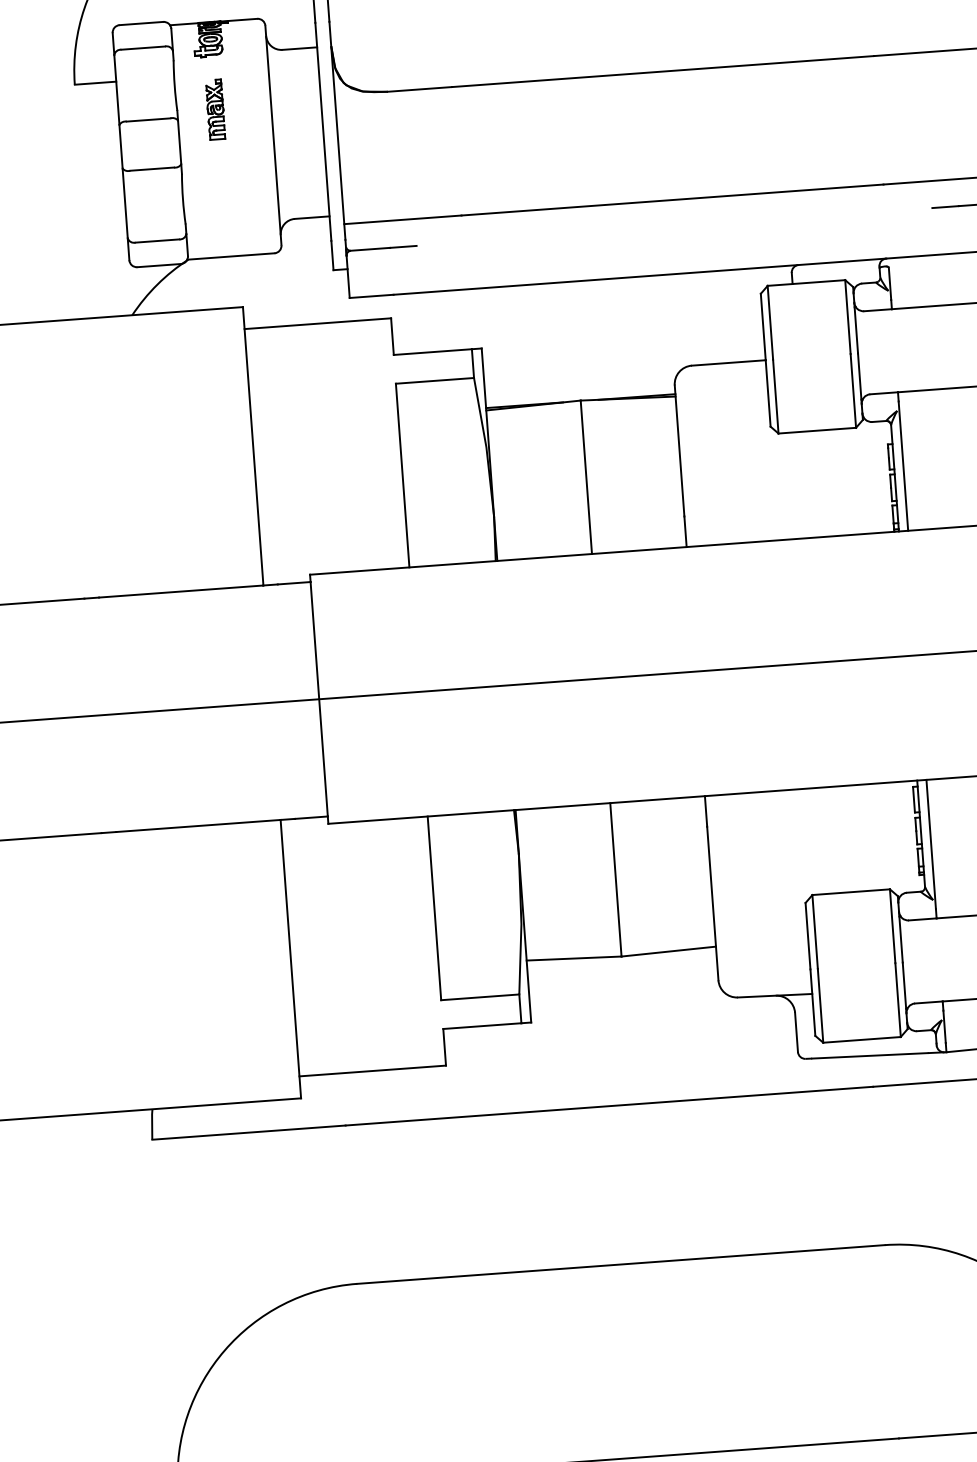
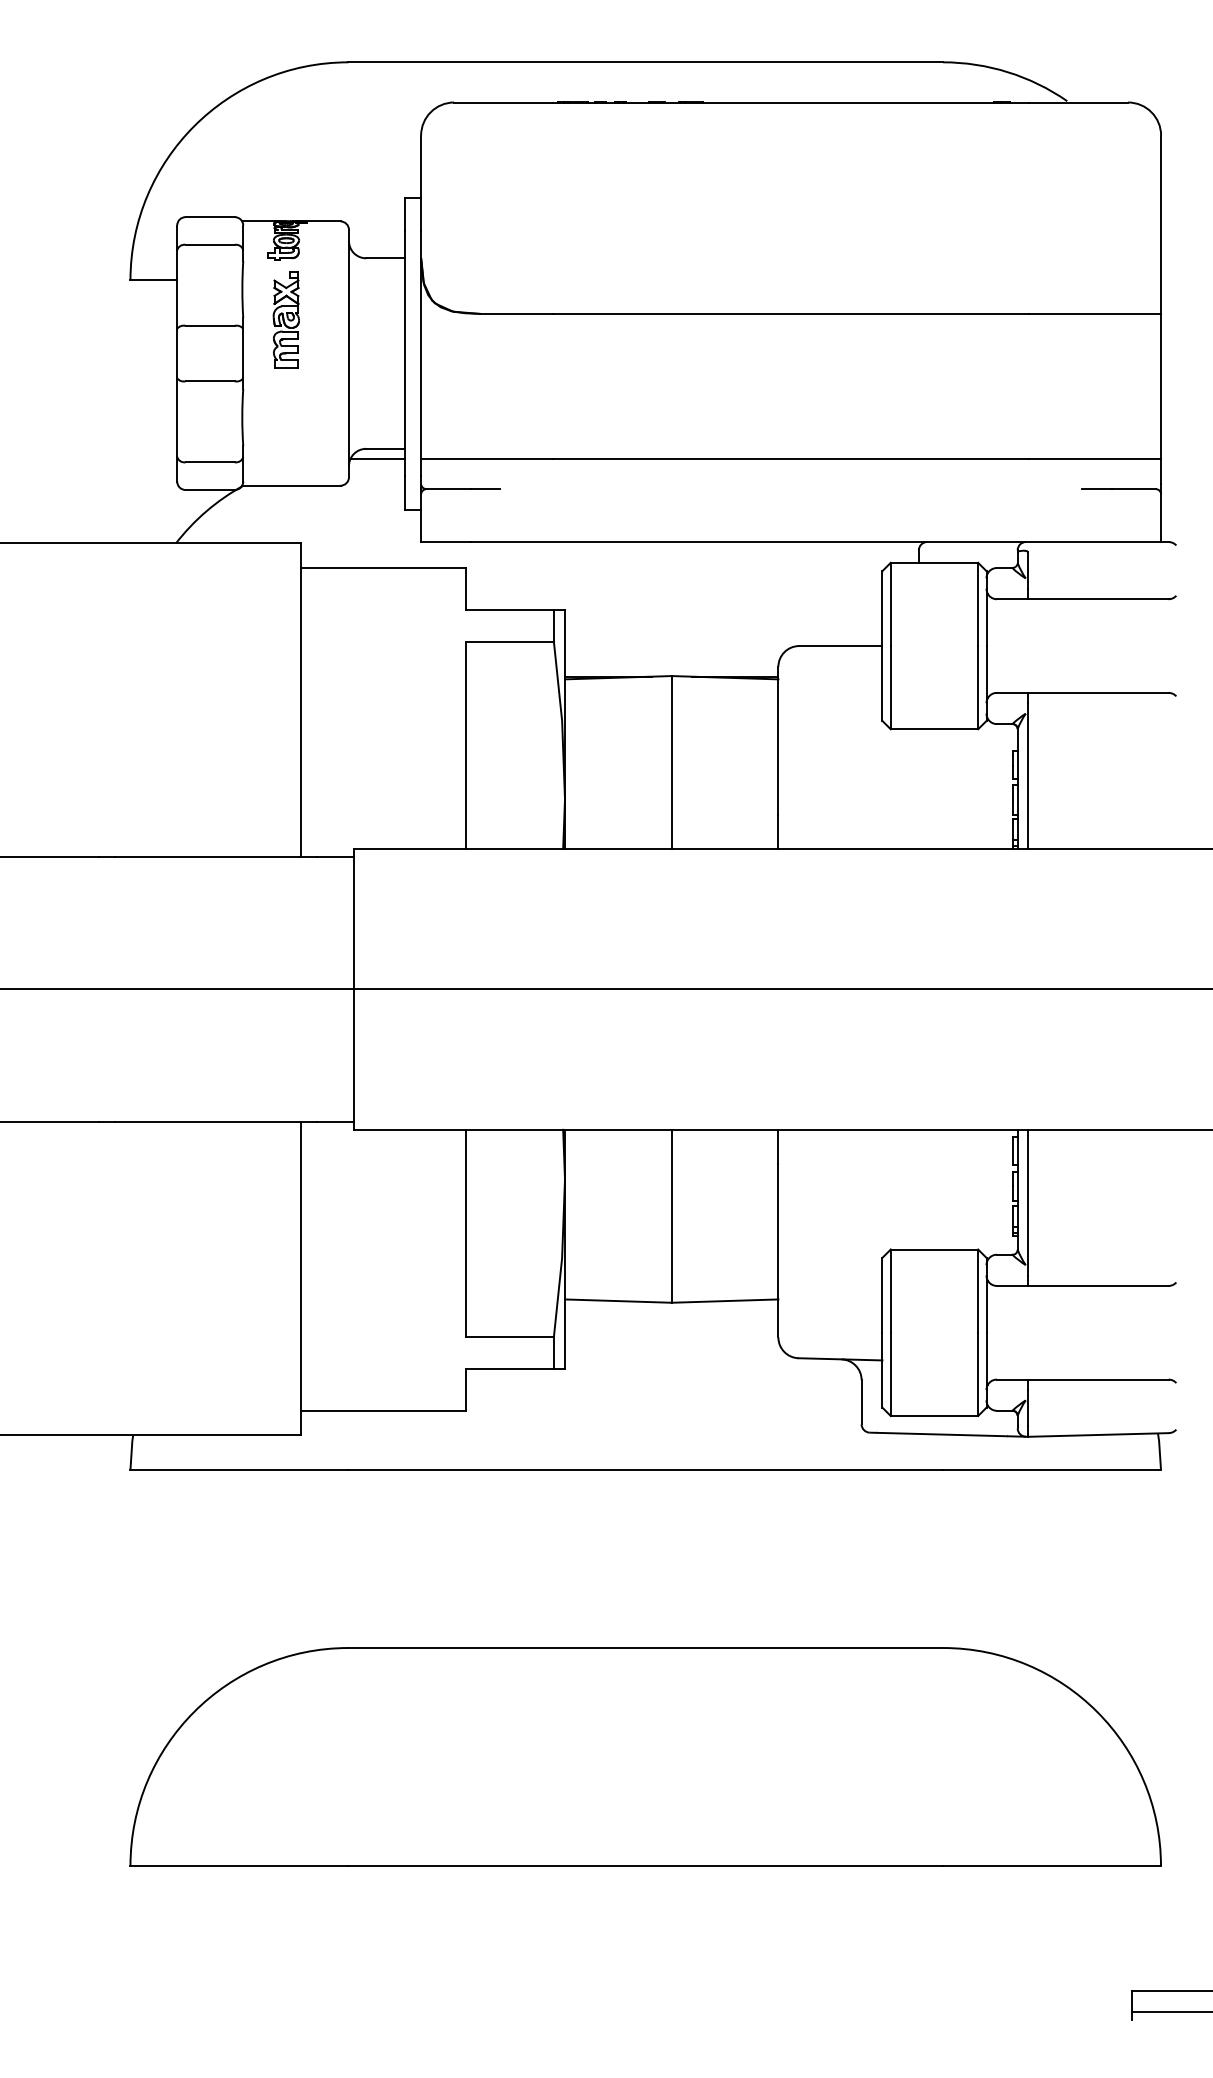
part: (214, 109) -> (285, 319), size x1.43
line: (305, 226) -> (377, 458), added

